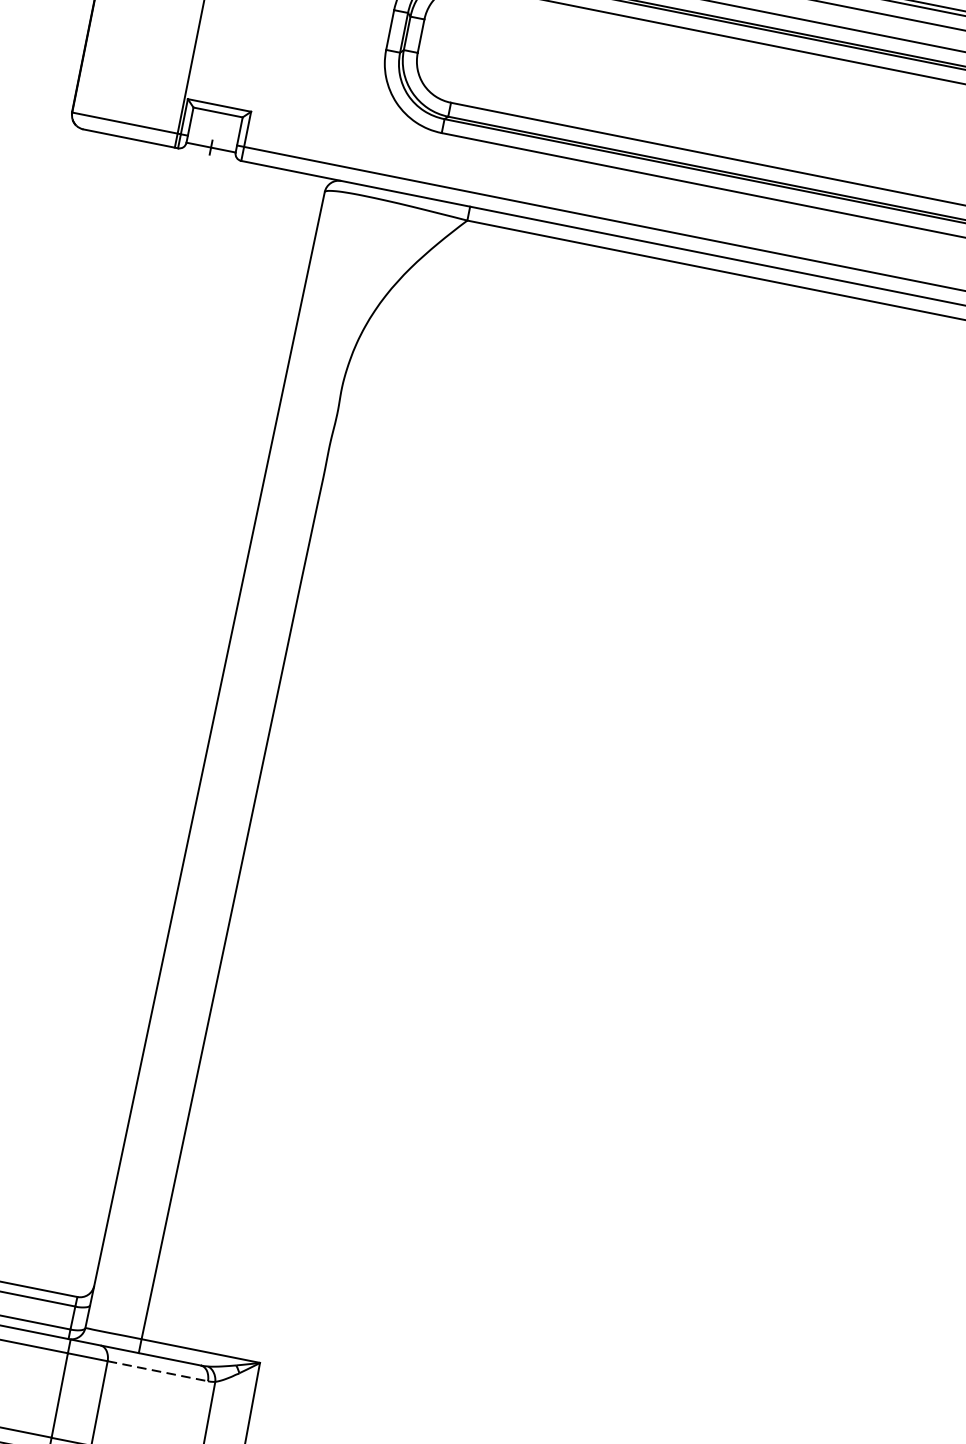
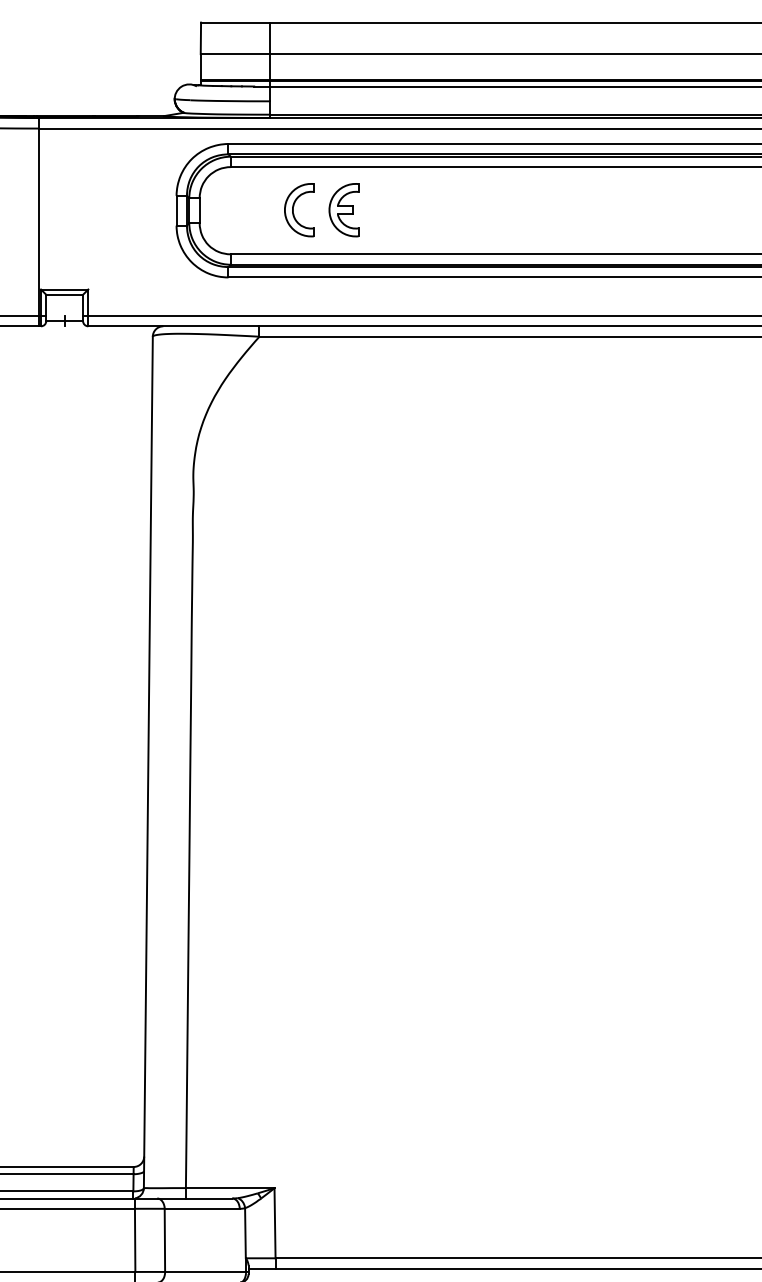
part: (554, 62) -> (299, 210), added
part: (613, 74) -> (343, 210), added
line: (158, 1370) -> (202, 1208), dashed -> solid

